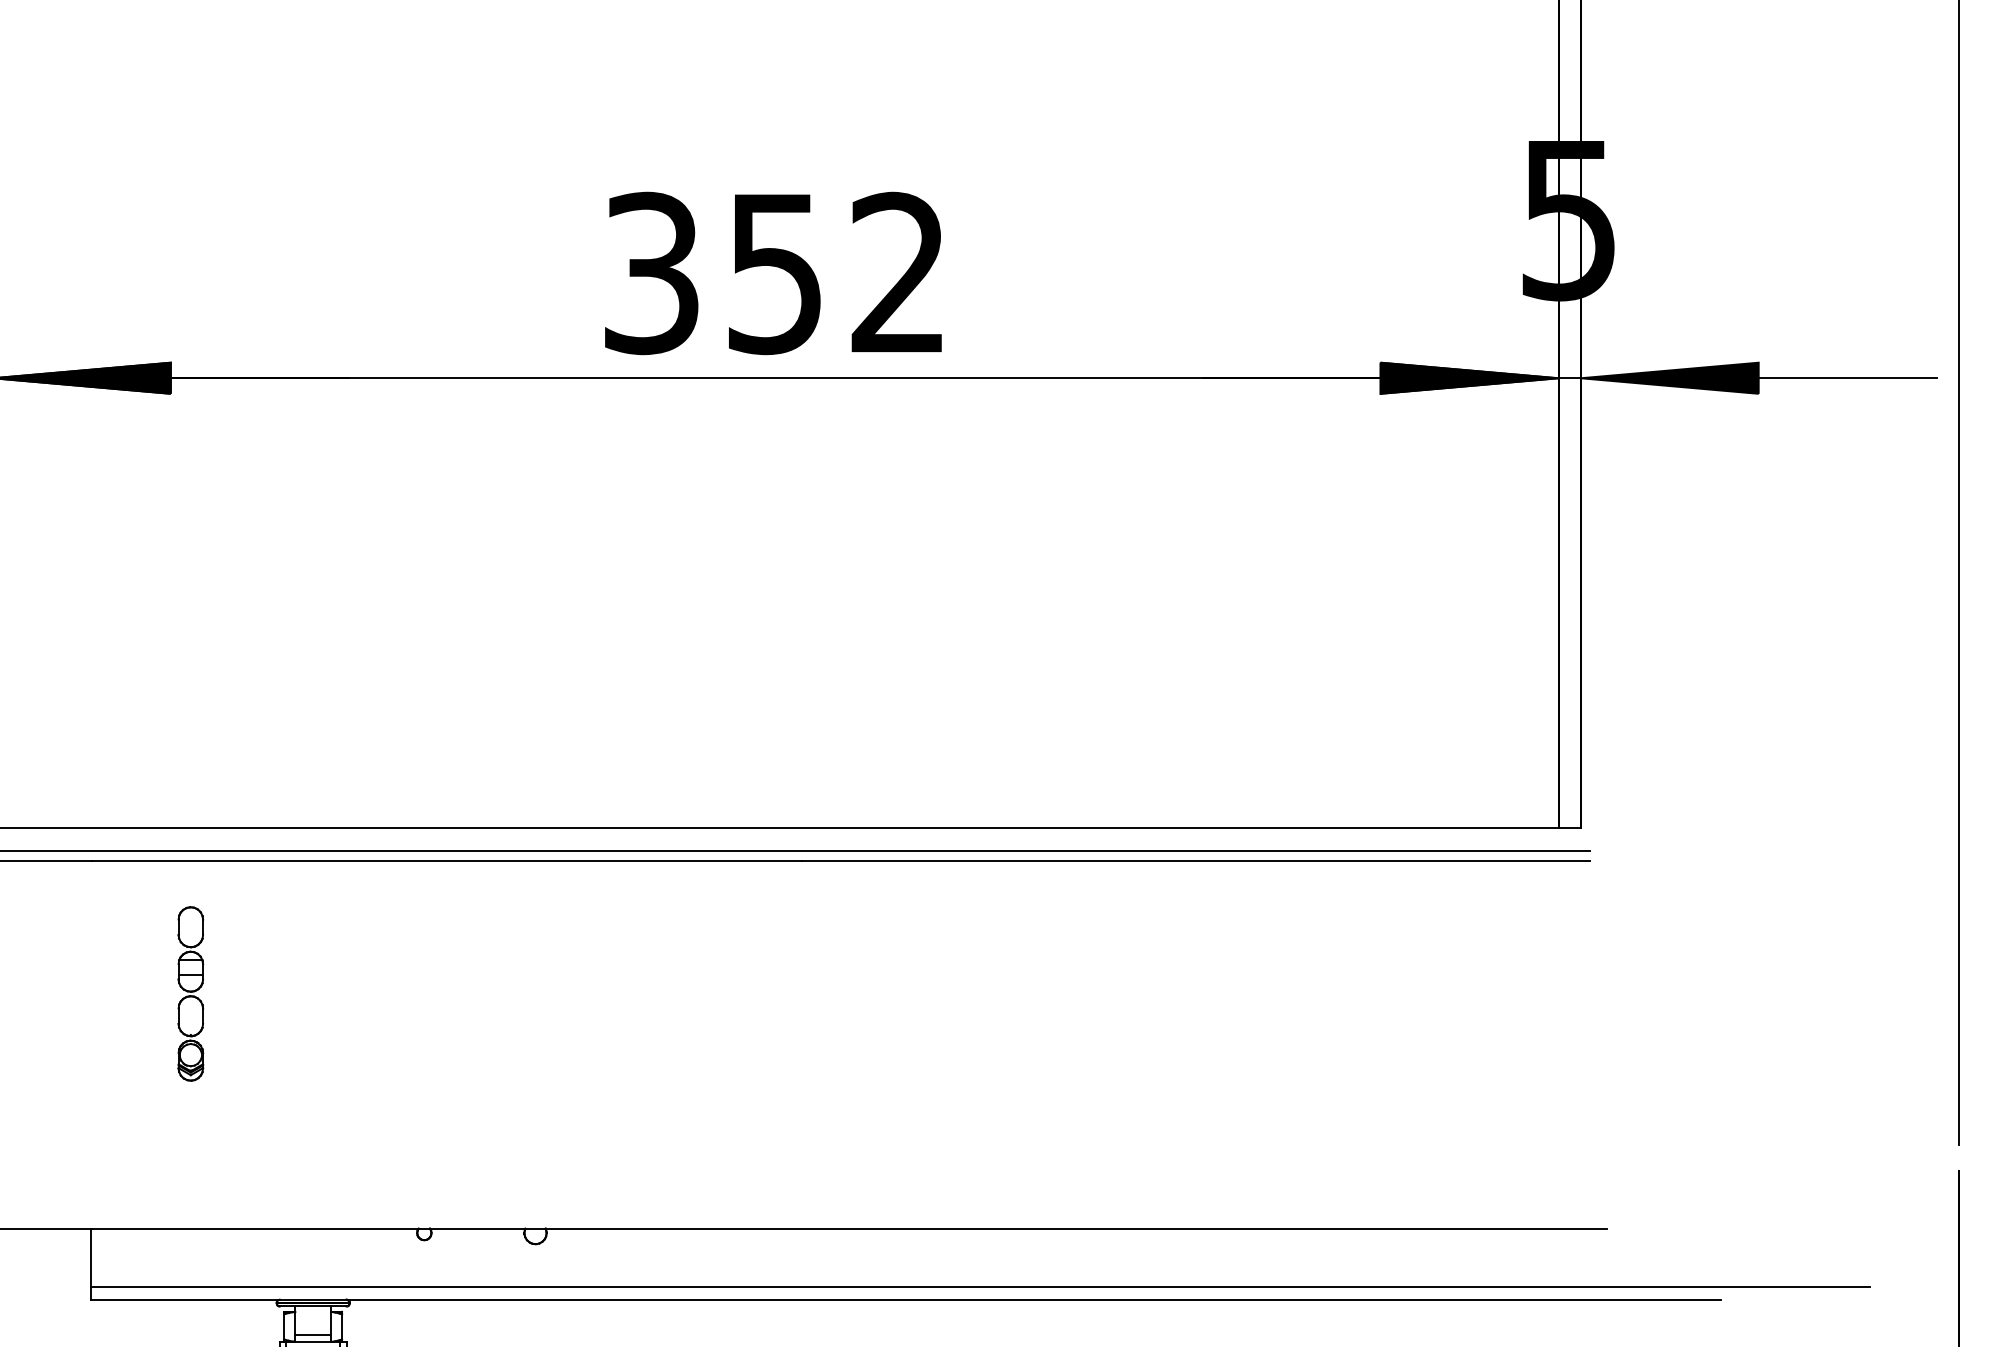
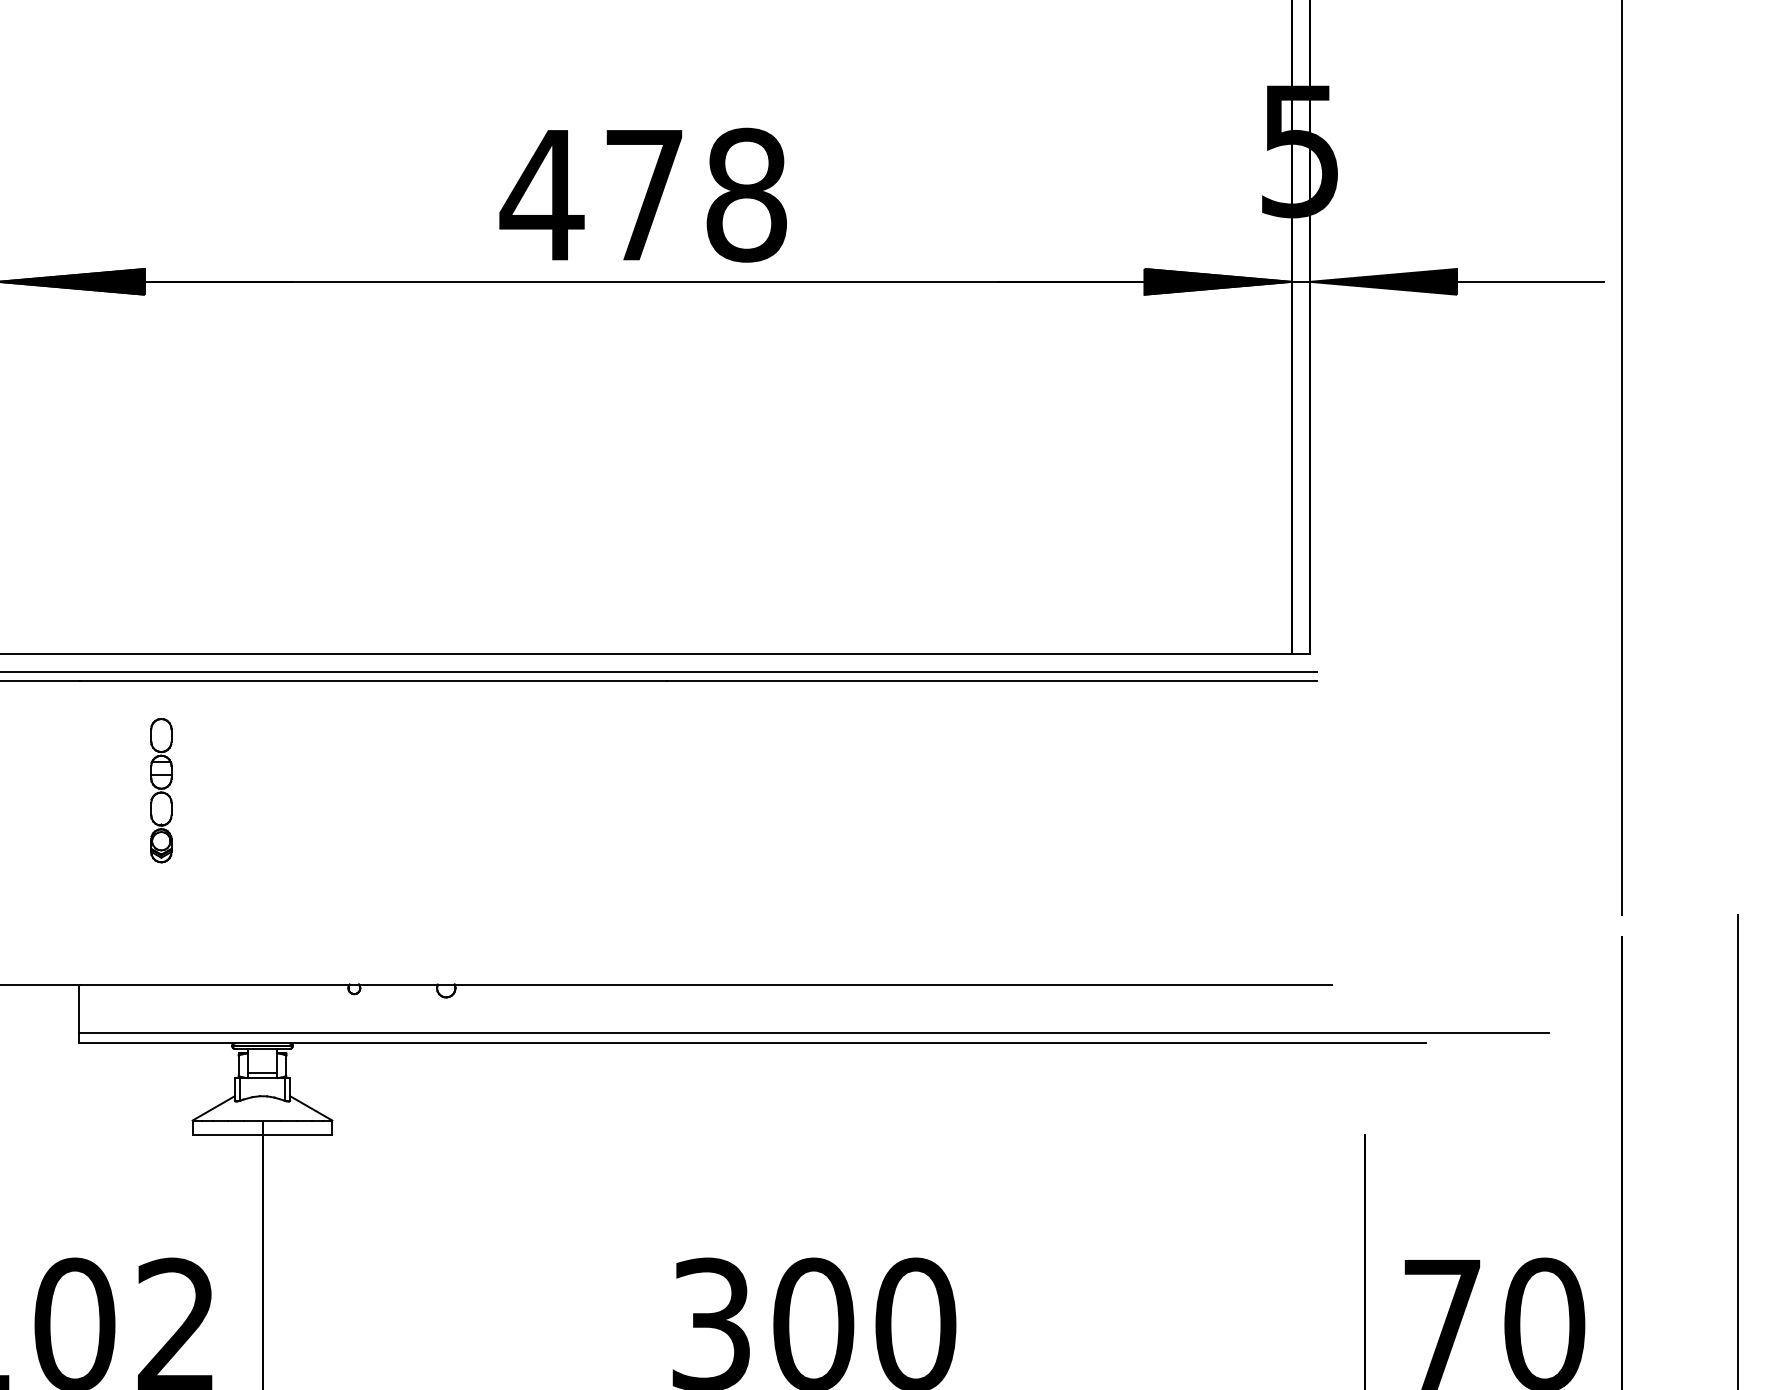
text: (773, 272) -> (642, 194), 352 -> 478

